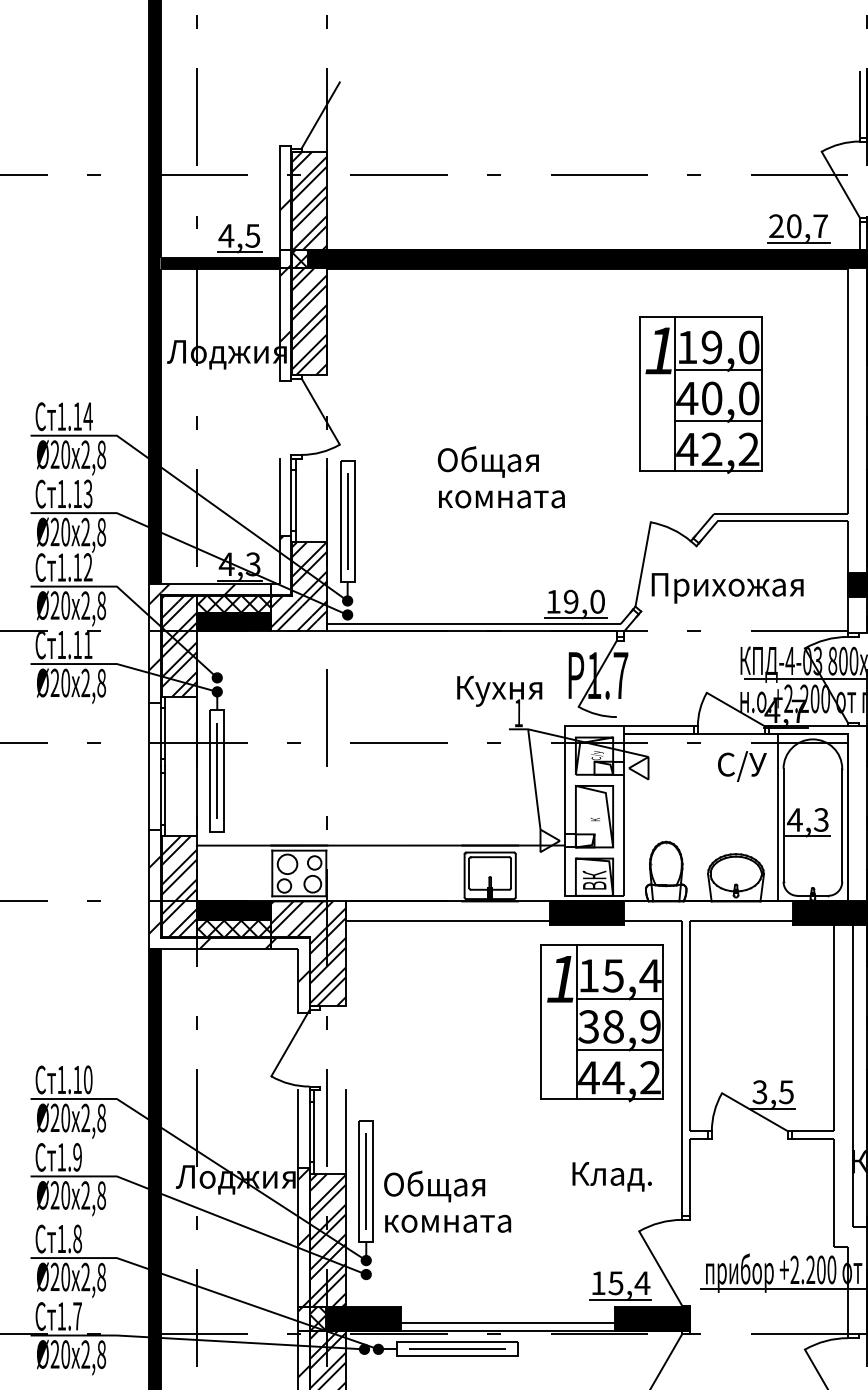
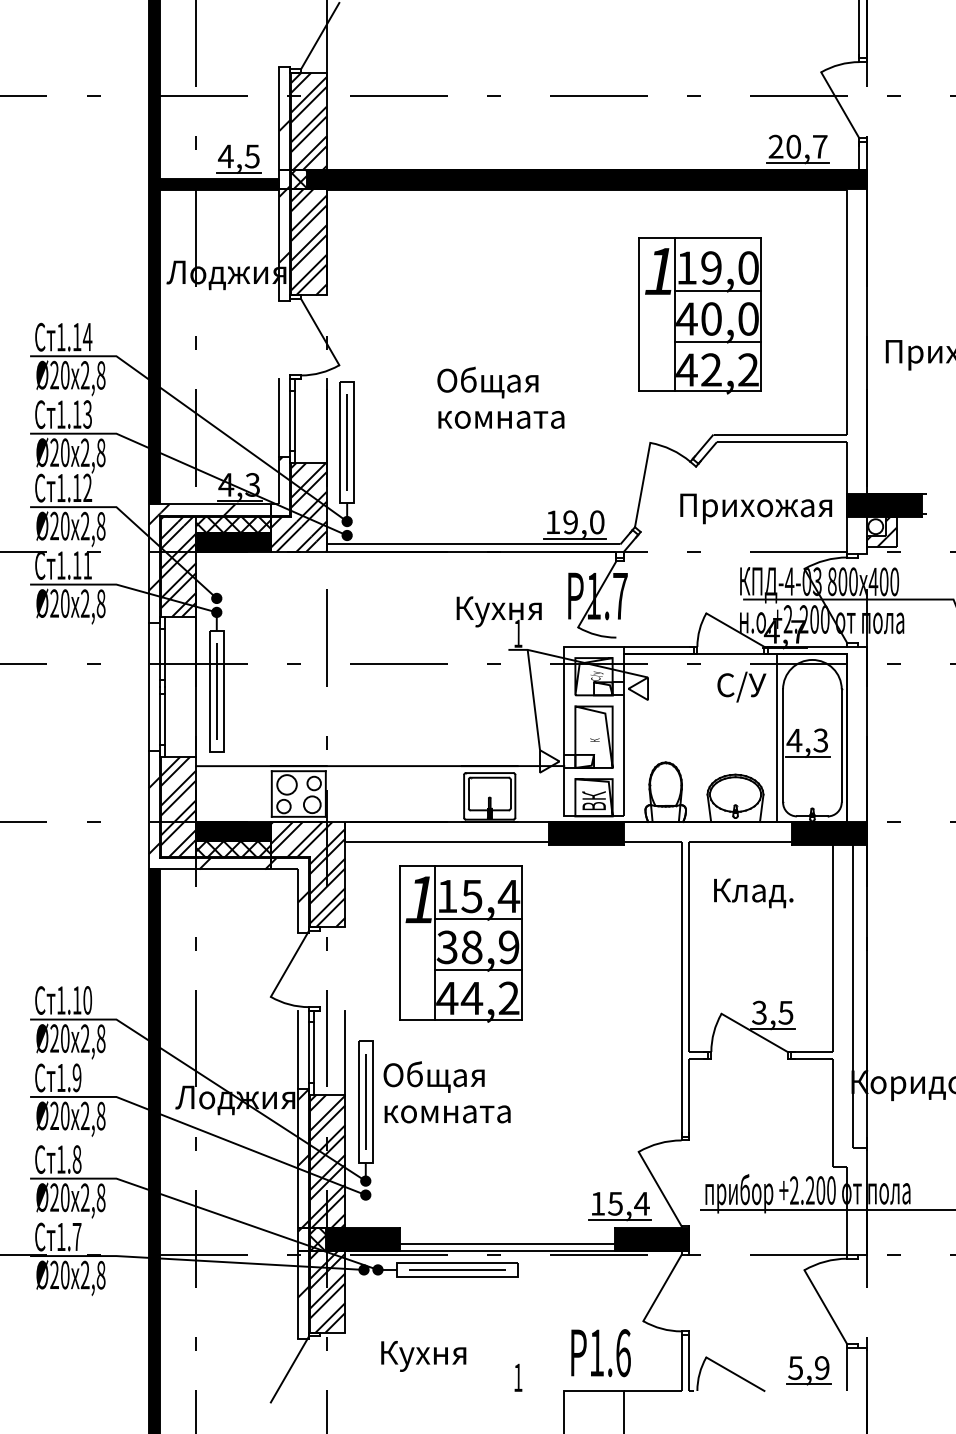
text: (727, 587) -> (756, 508), moved
part: (601, 1022) -> (460, 943), moved
text: (611, 1176) -> (753, 893), moved
text: (446, 1201) -> (446, 1092), moved

